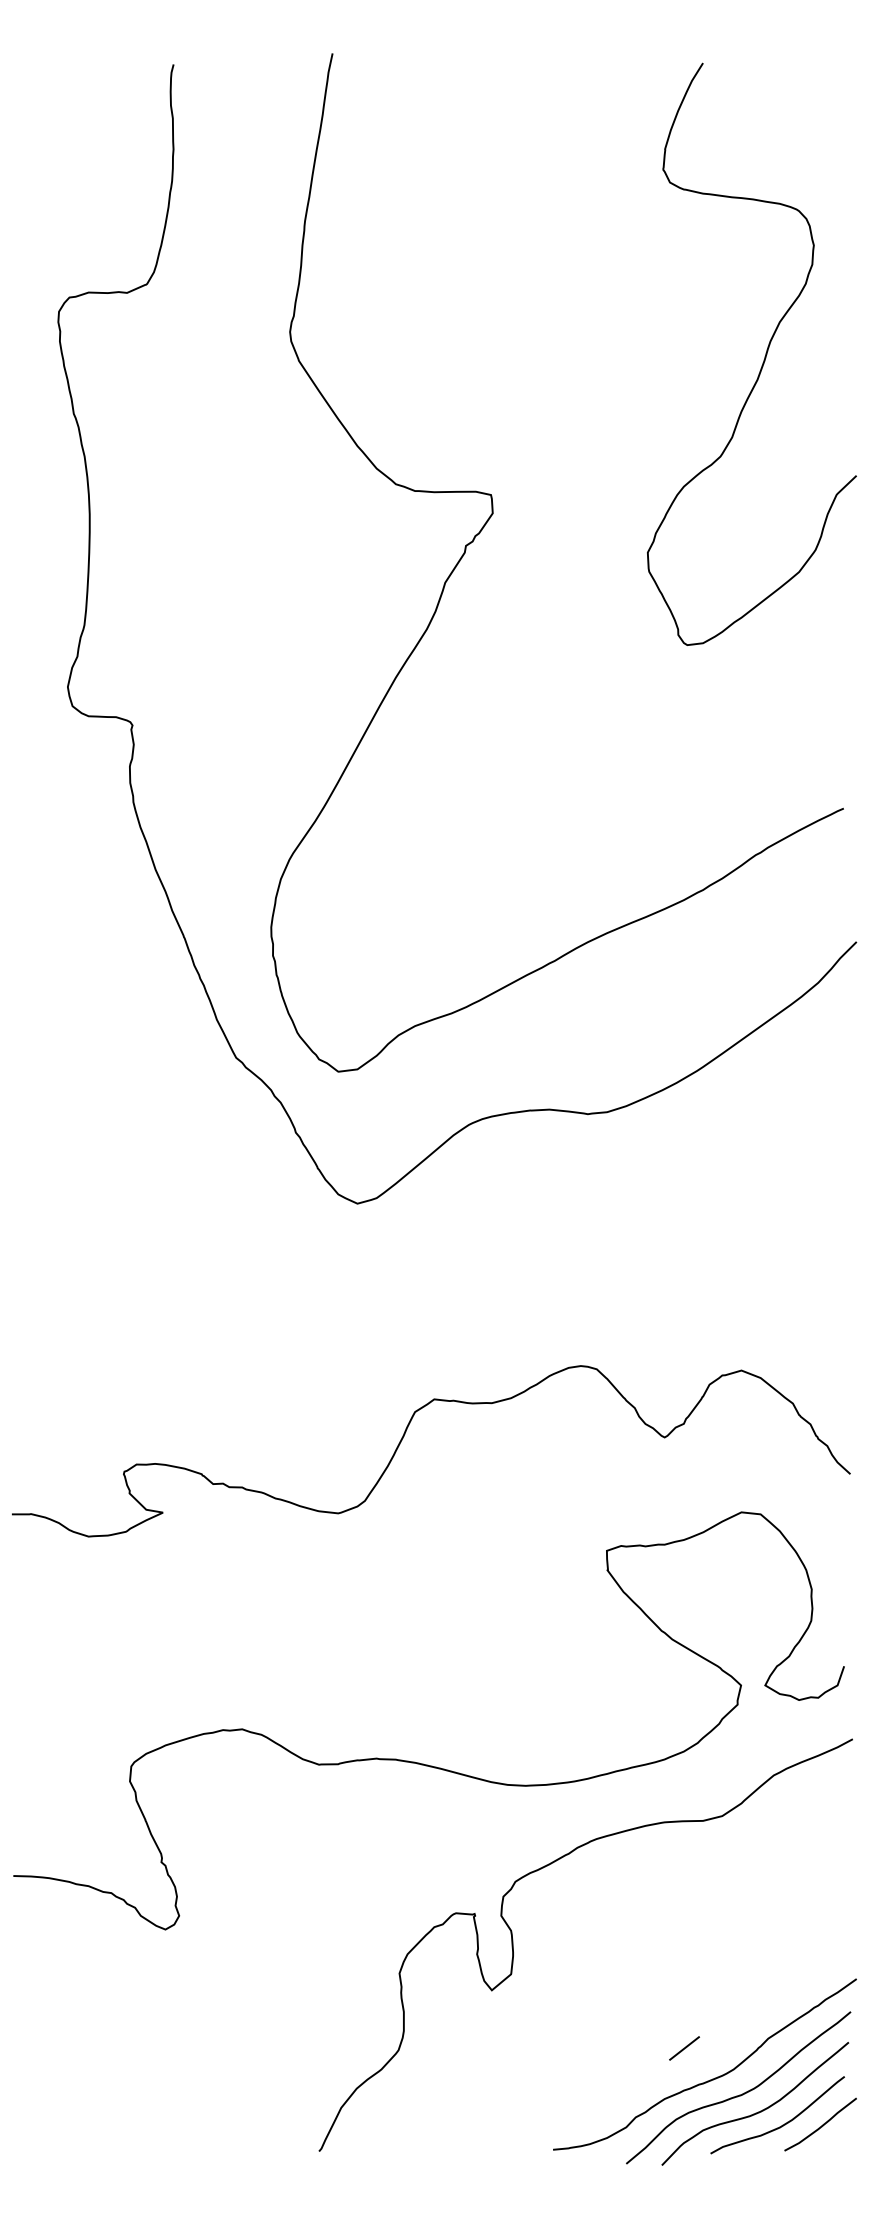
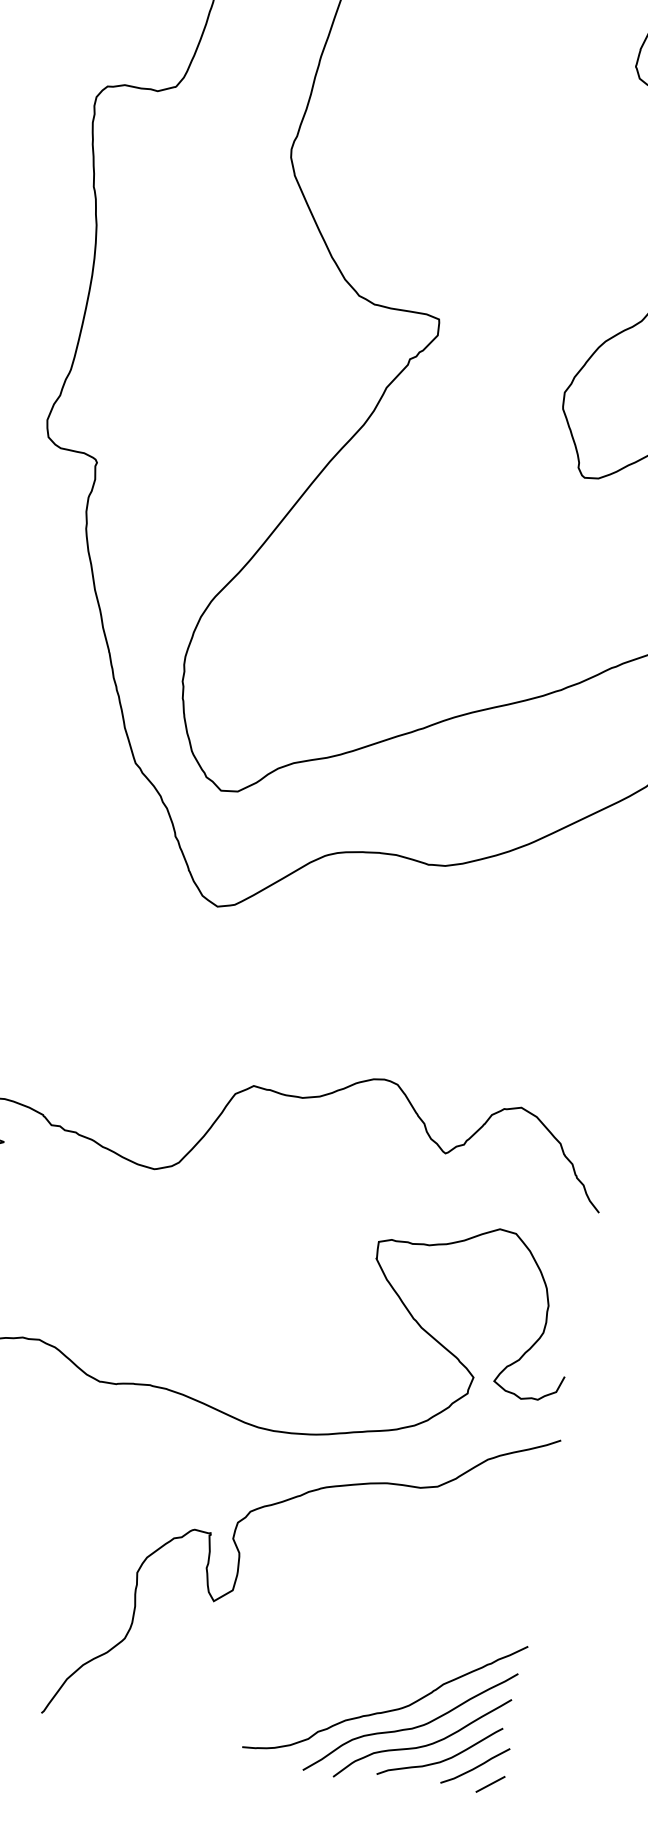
line: (684, 2048) -> (490, 1784), moved

